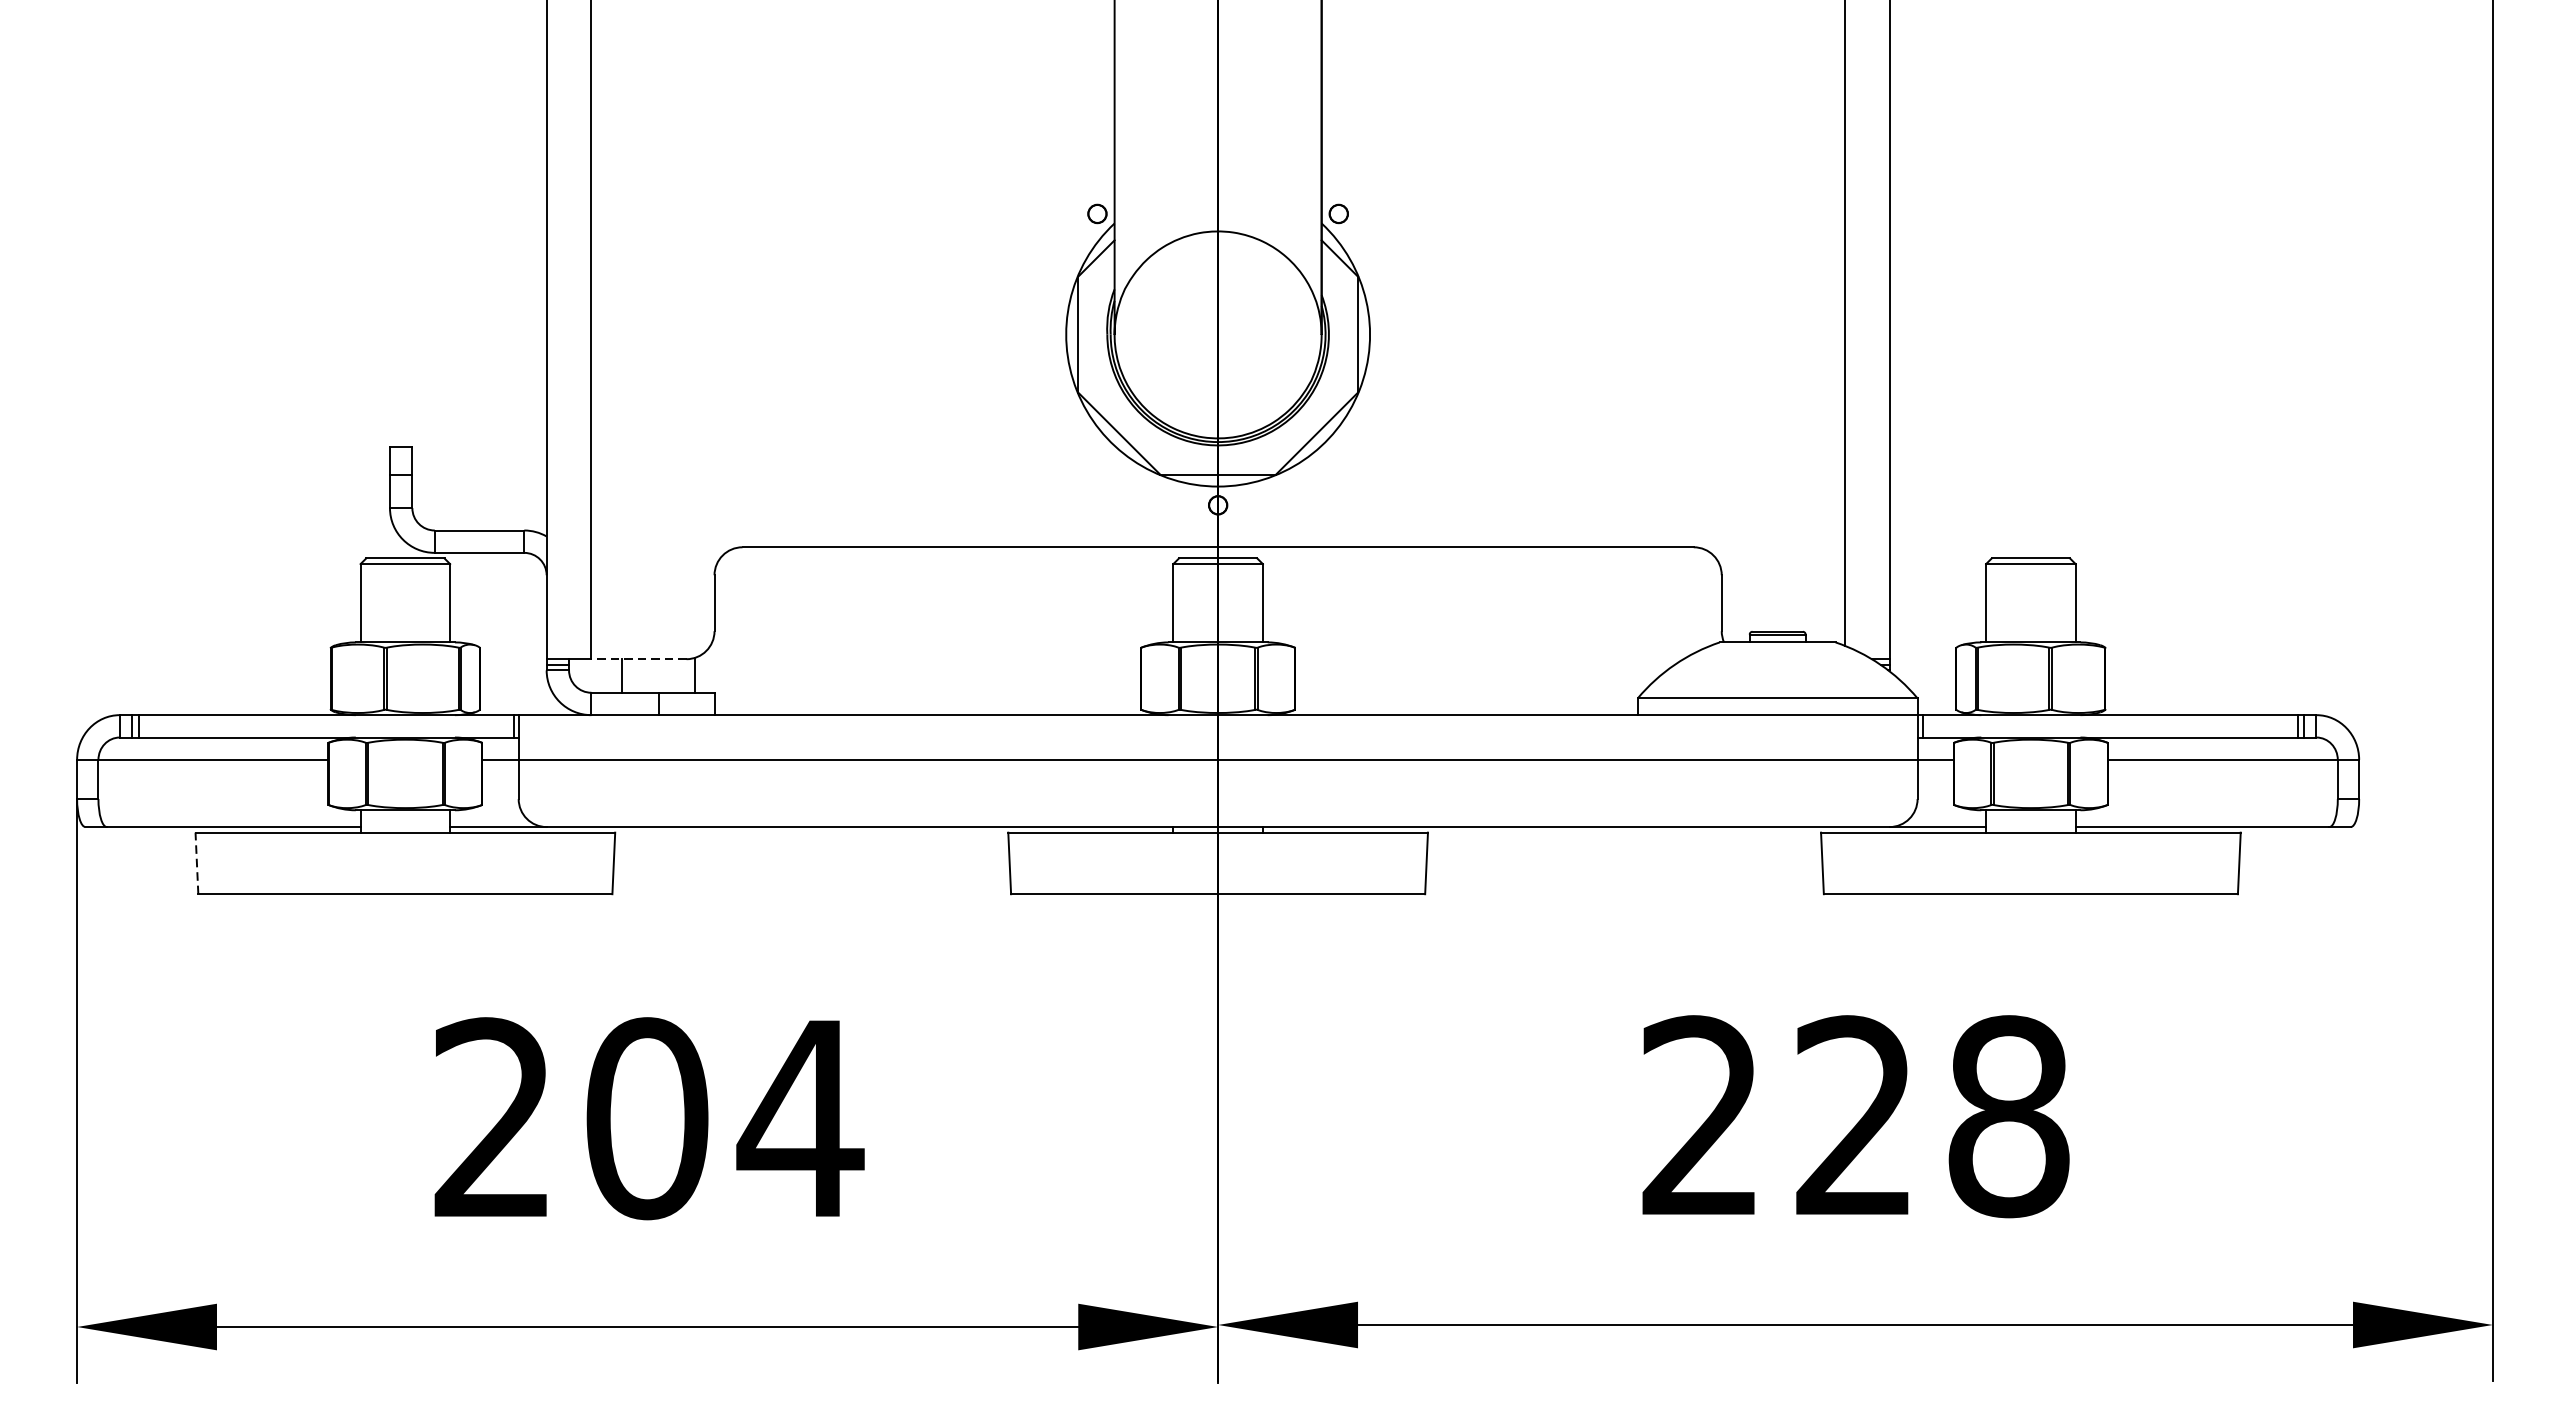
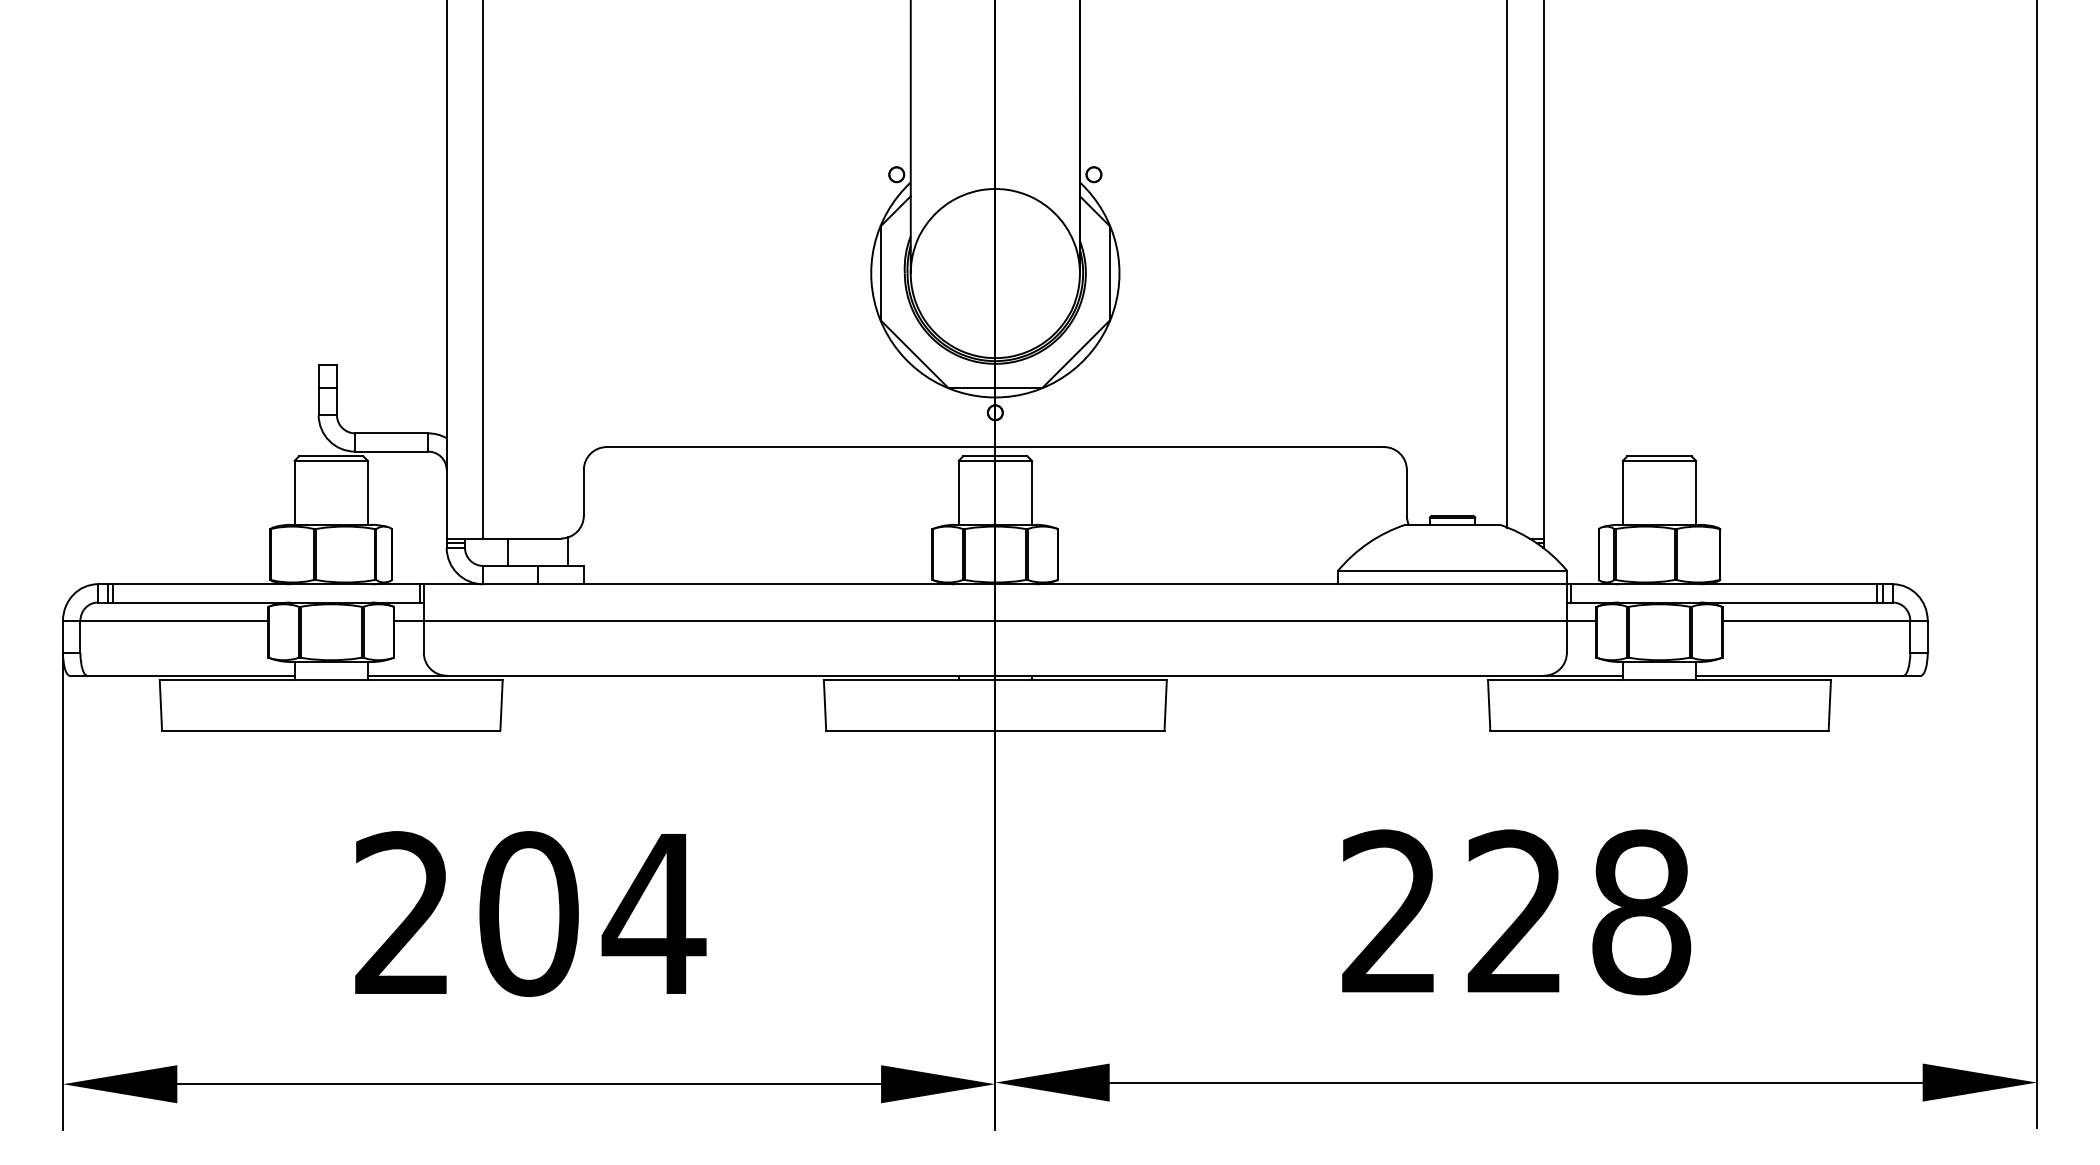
line: (639, 659) -> (522, 538), dashed -> solid
line: (196, 862) -> (160, 704), dashed -> solid

